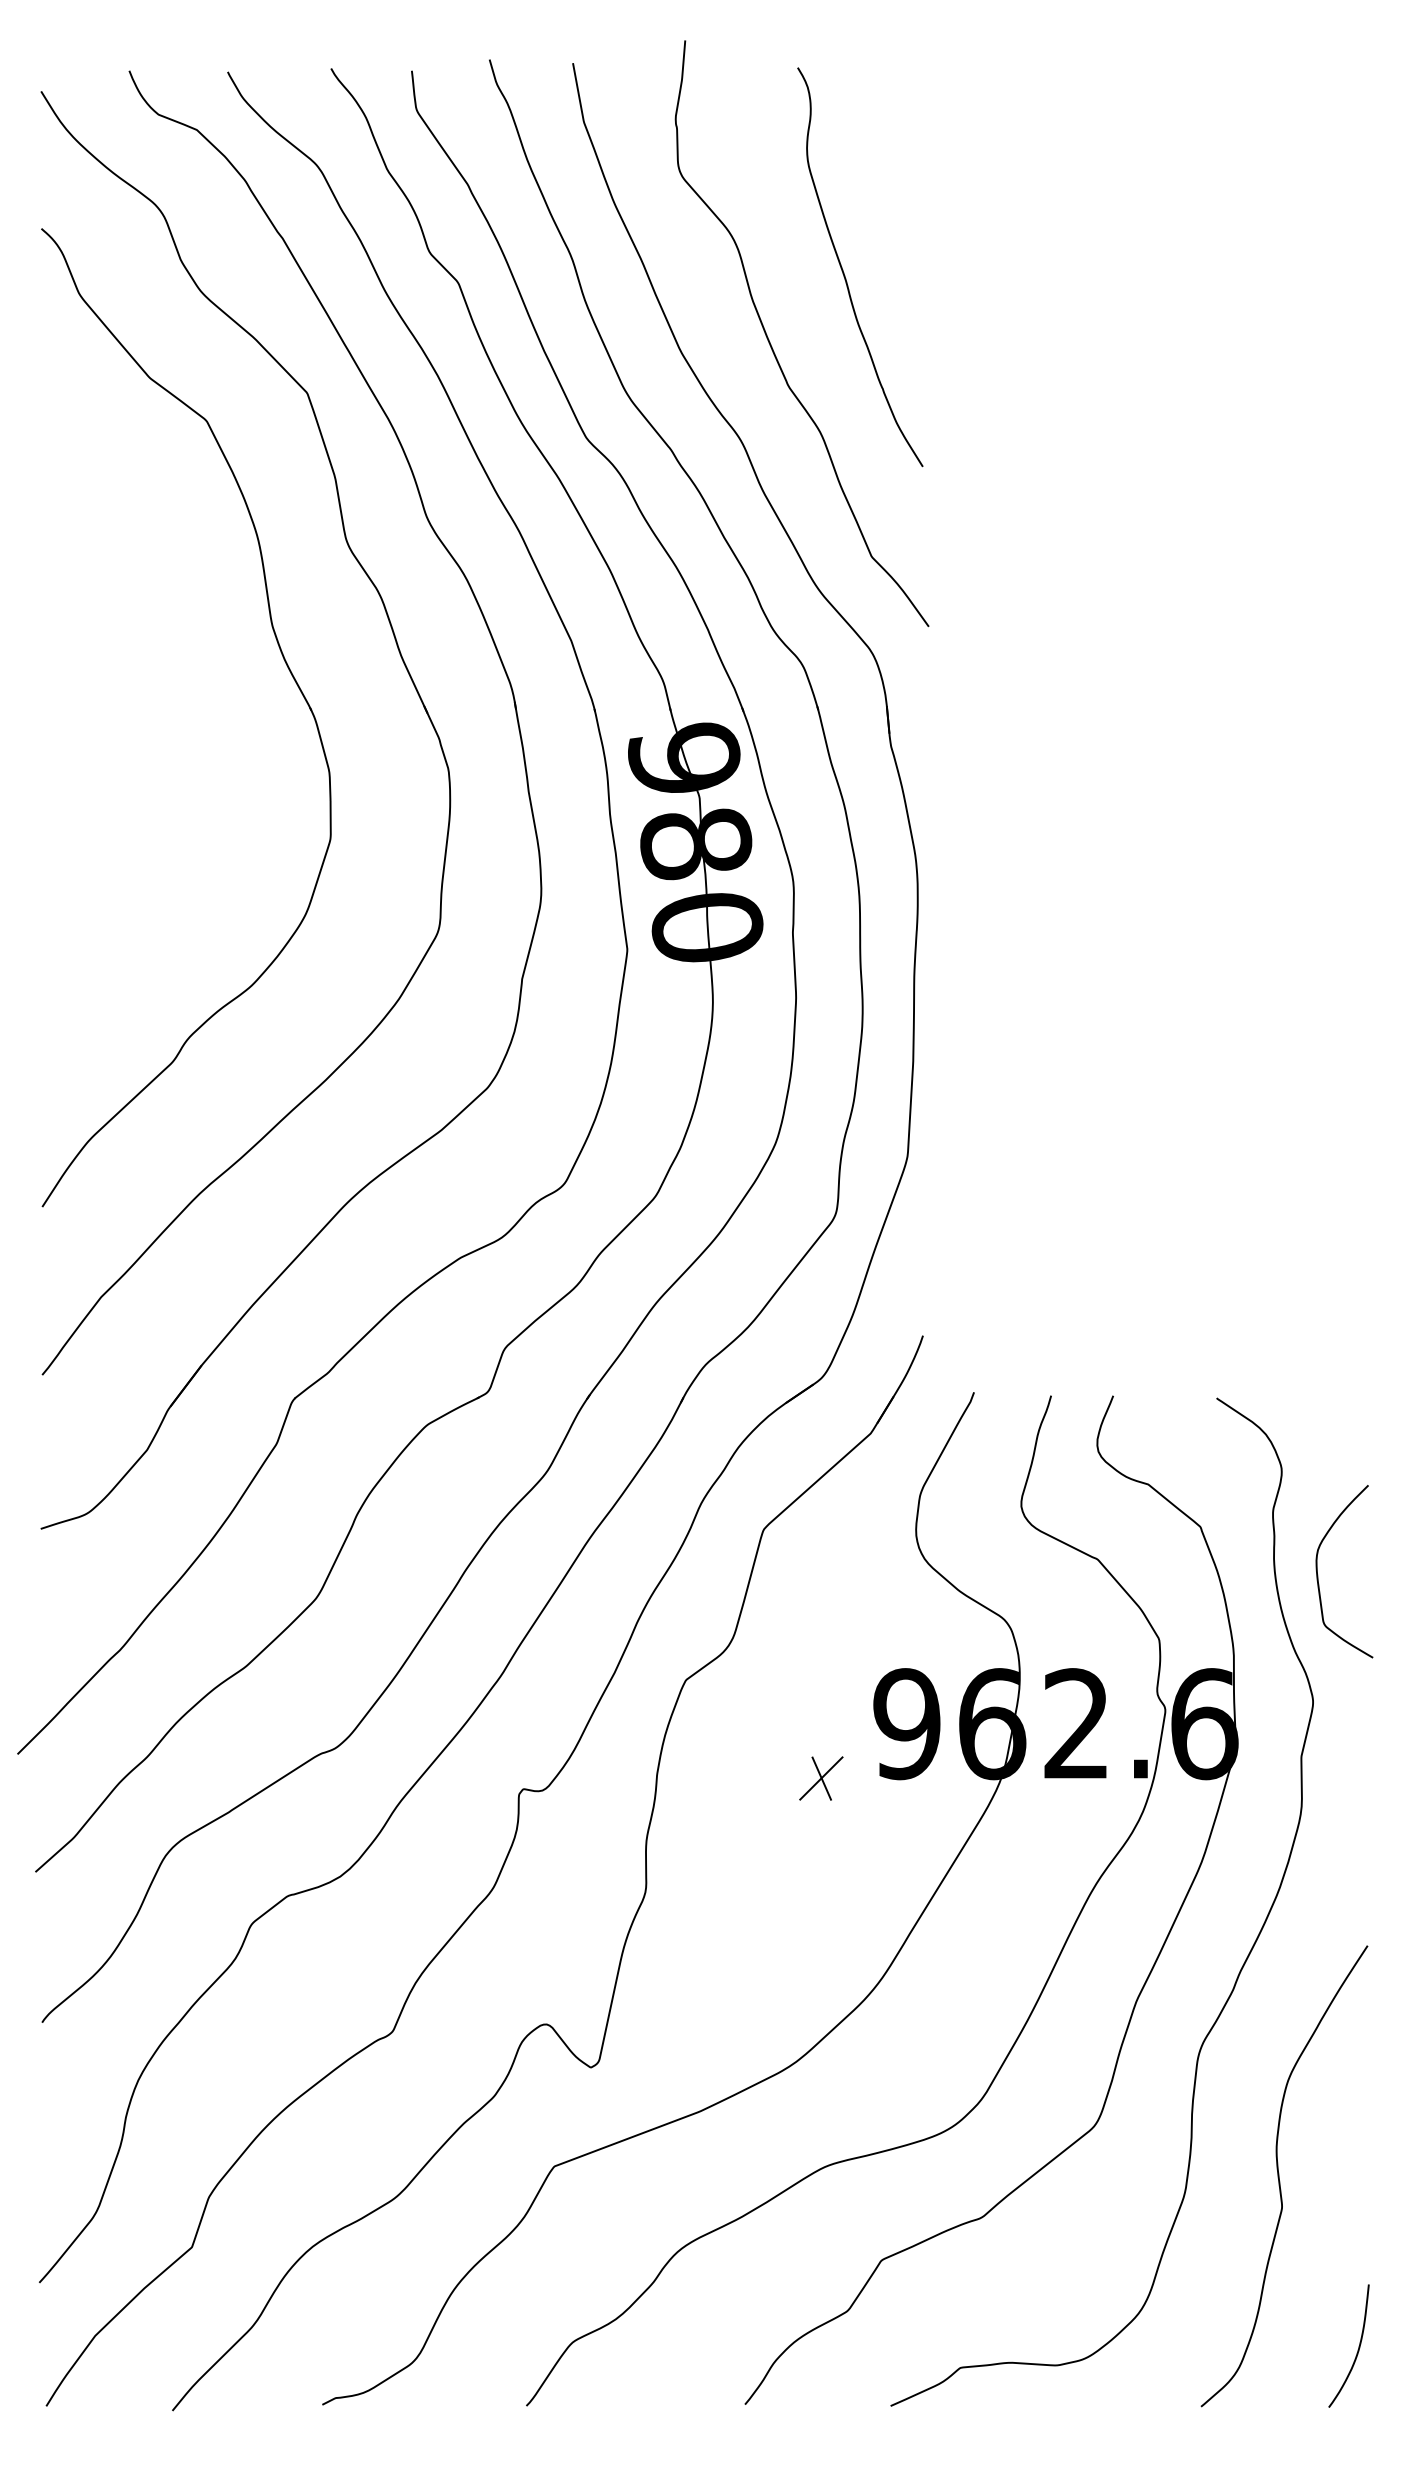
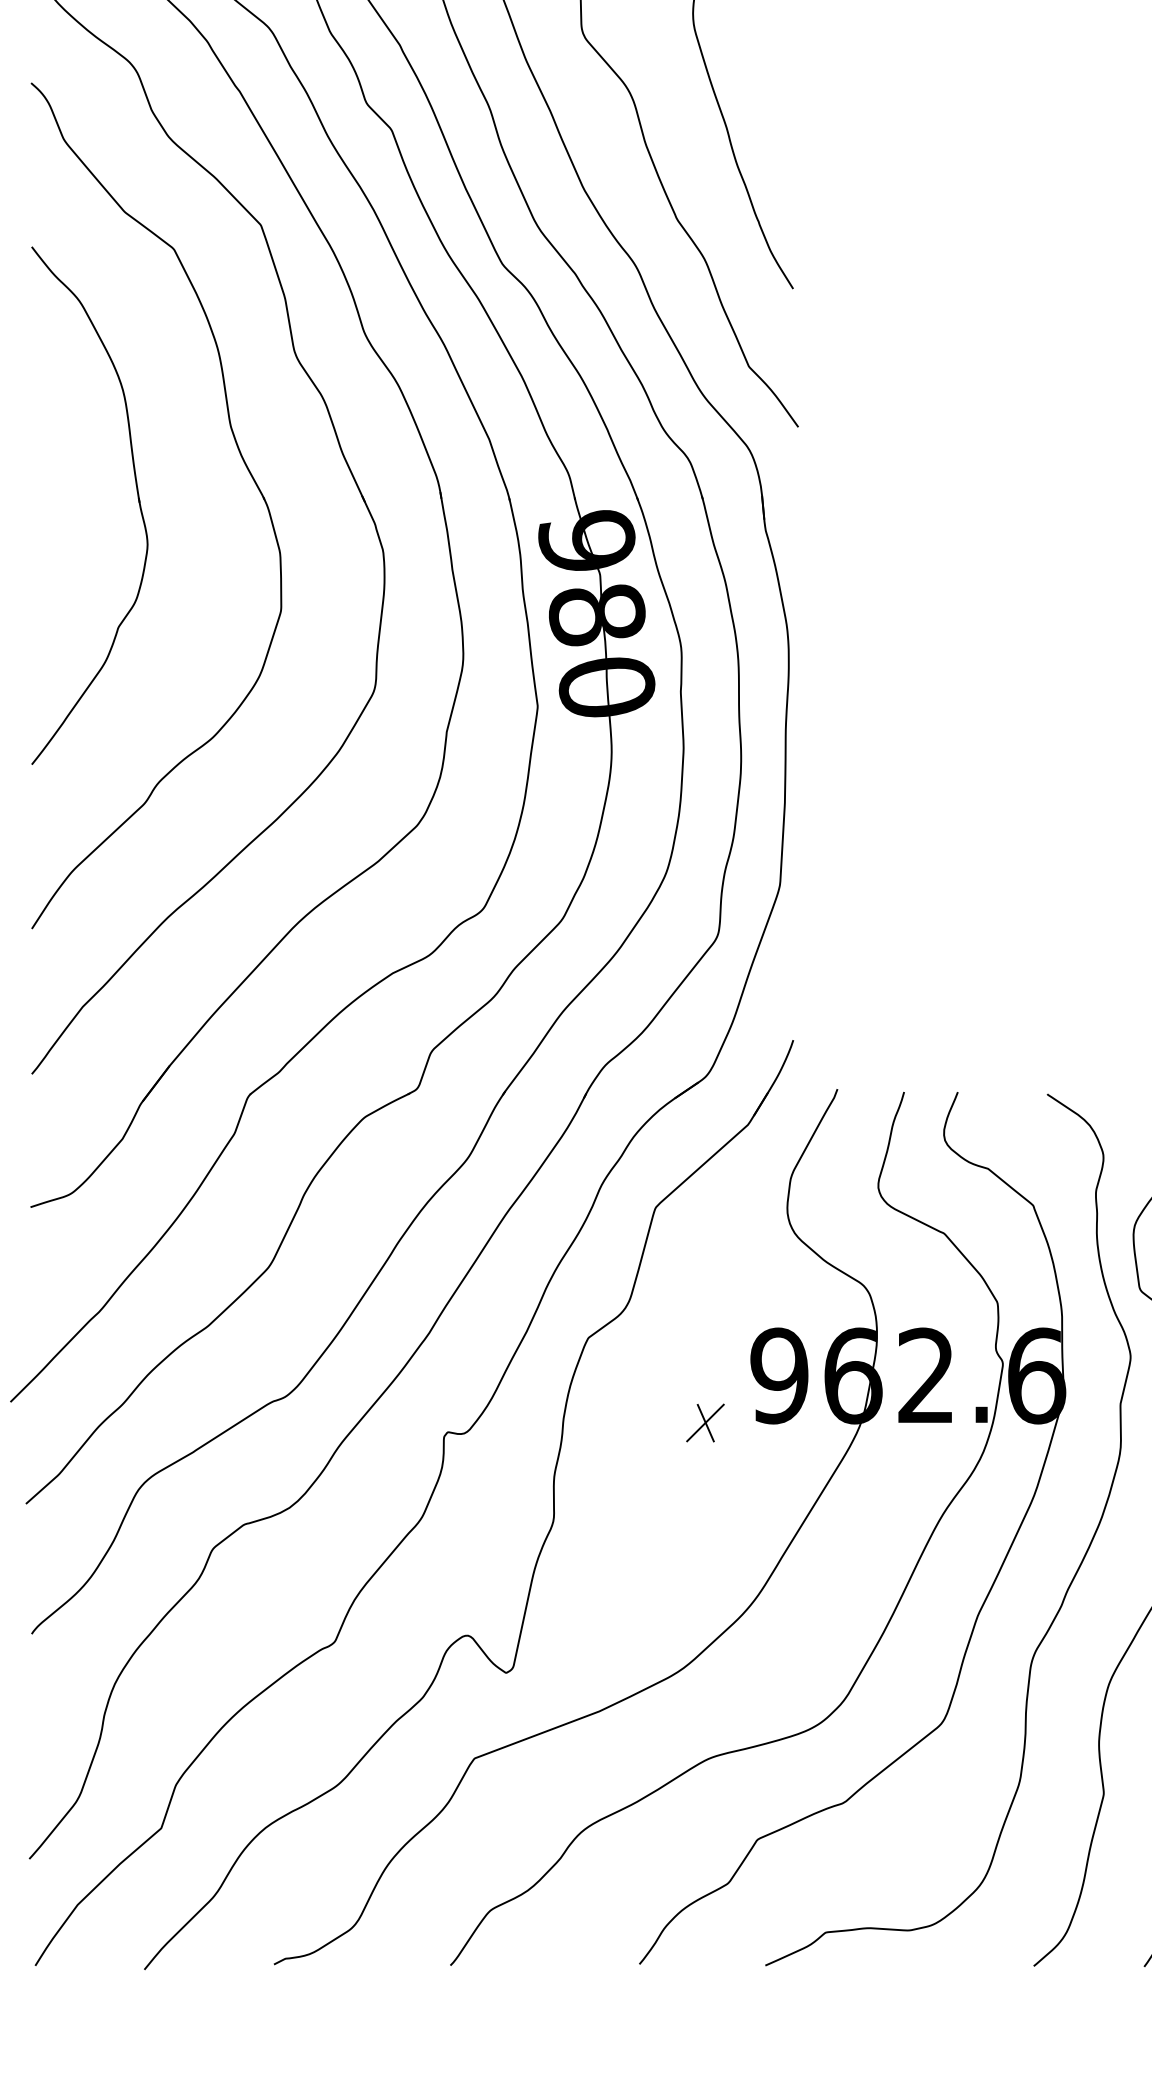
part: (164, 707) -> (137, 497), added

